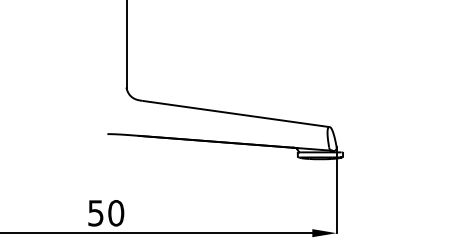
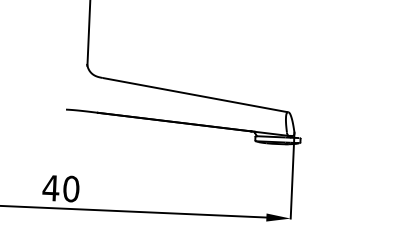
text: (95, 213) -> (50, 188), 50 -> 40

